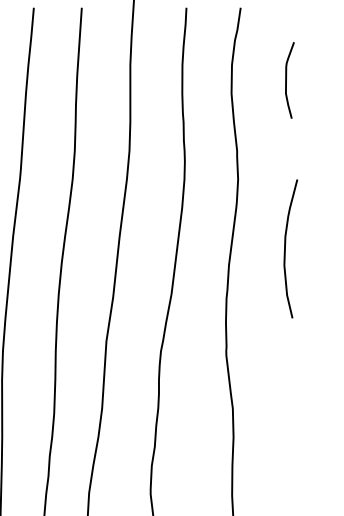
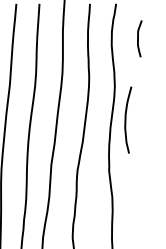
curve: (287, 247) -> (126, 119), moved

